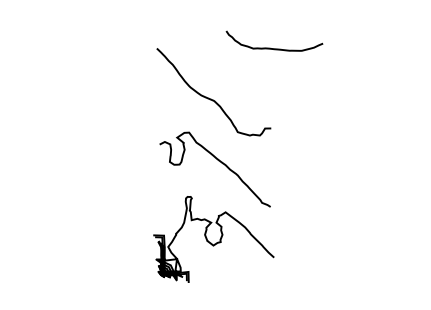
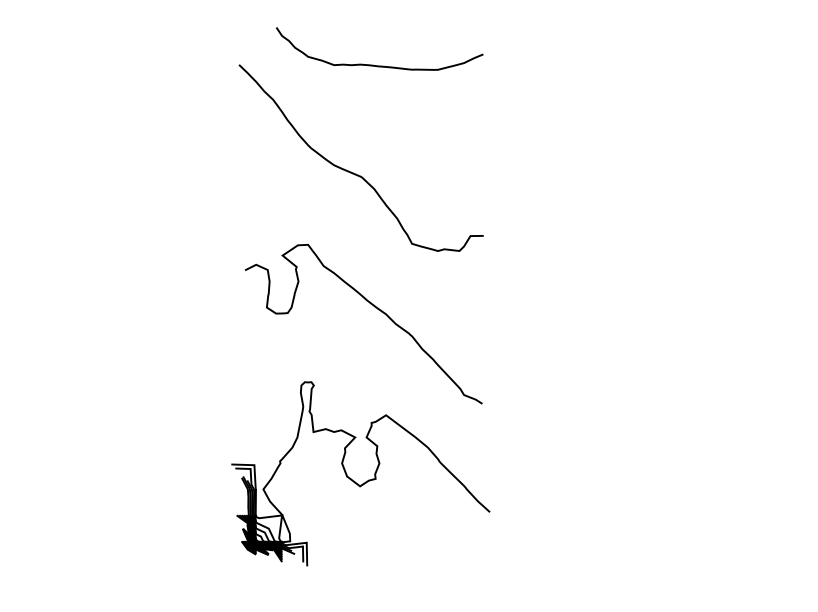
curve: (274, 48) -> (379, 64), moved

